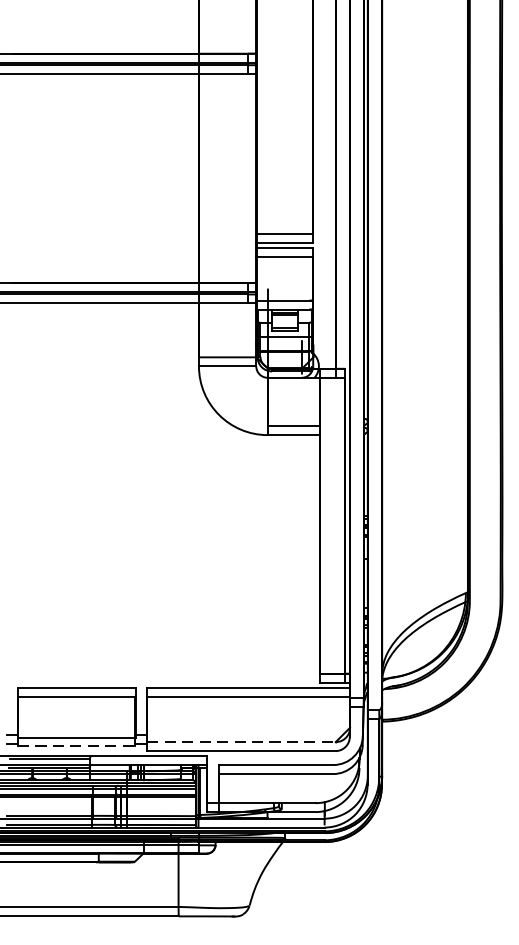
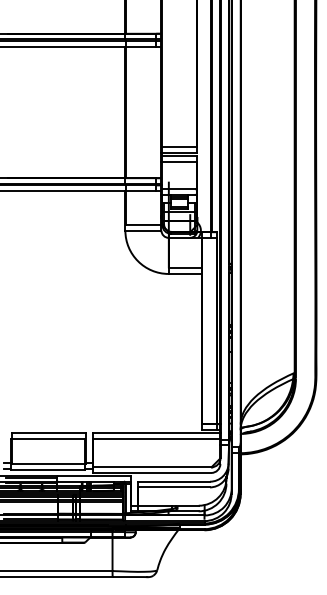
line: (242, 742) -> (152, 467), dashed -> solid
line: (76, 747) -> (48, 470), dashed -> solid

